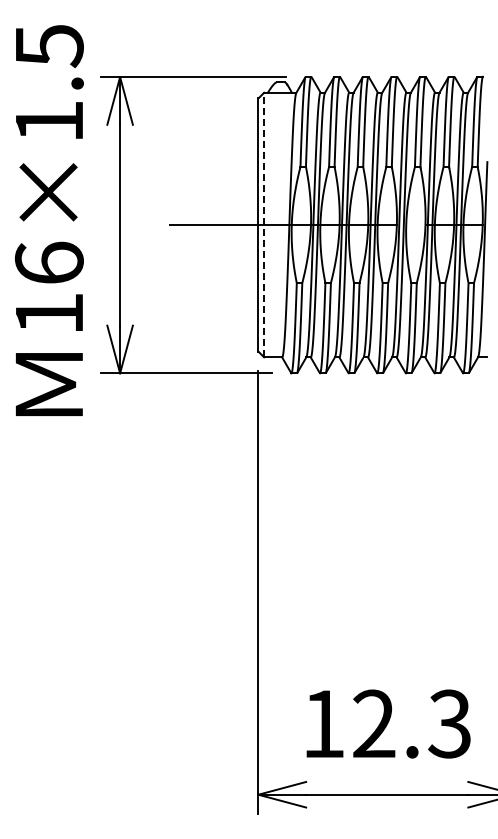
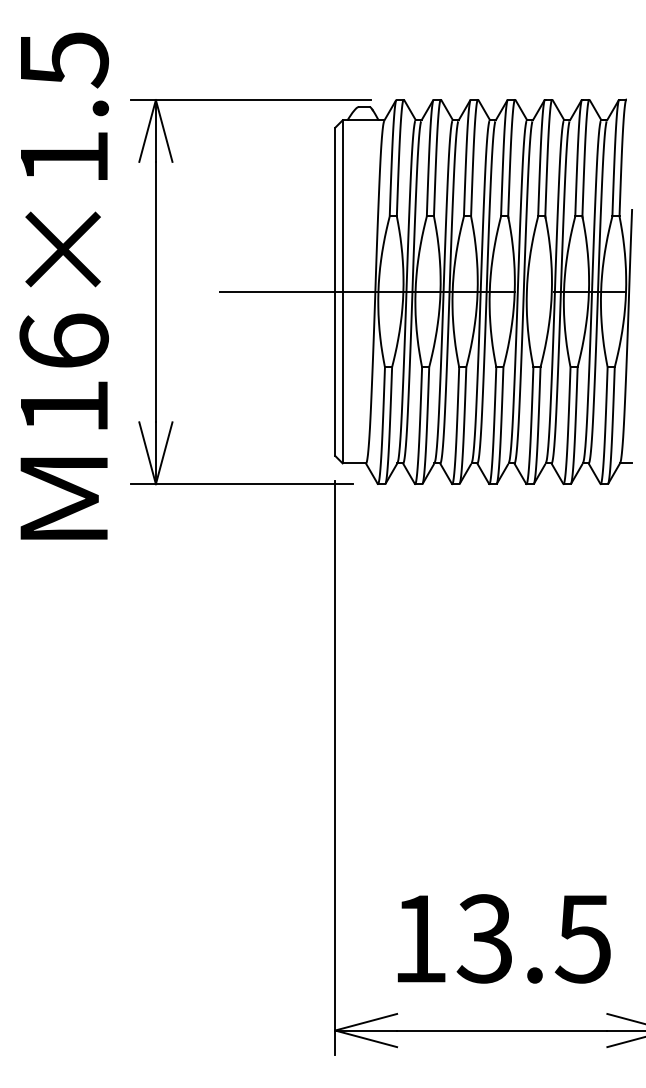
line: (264, 224) -> (343, 291), dashed -> solid
text: (411, 723) -> (533, 938), 12.3 -> 13.5

